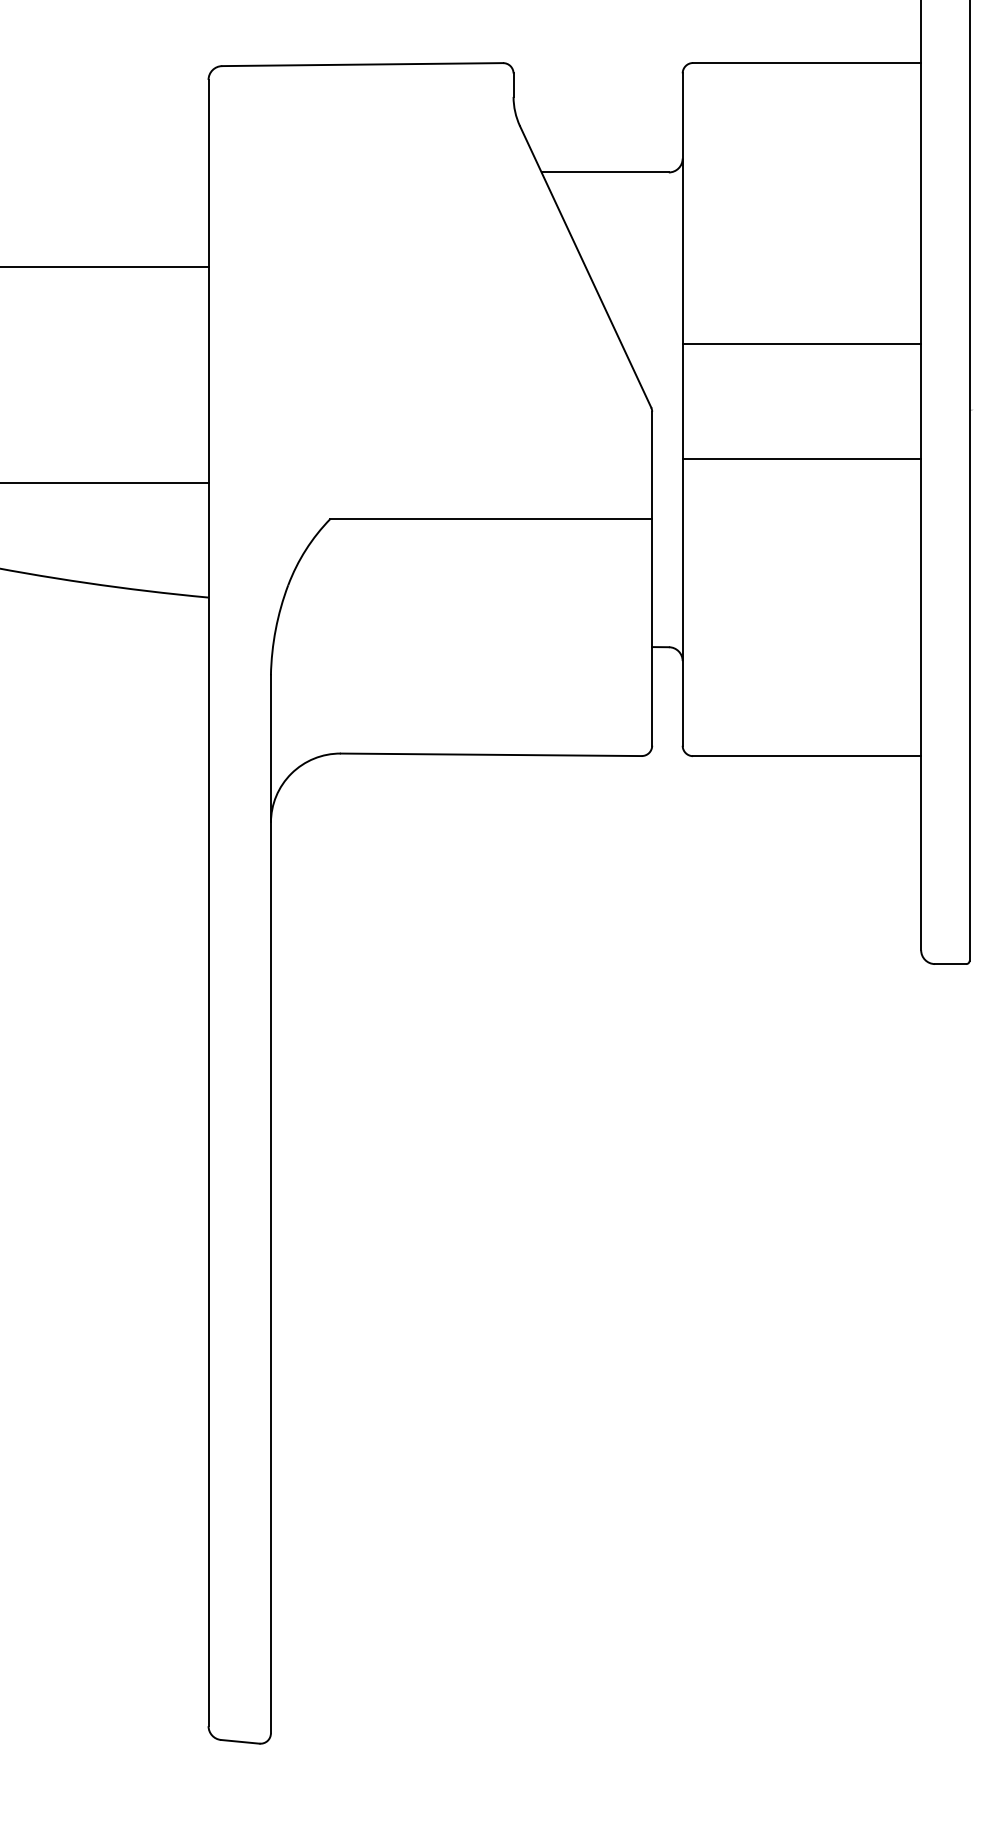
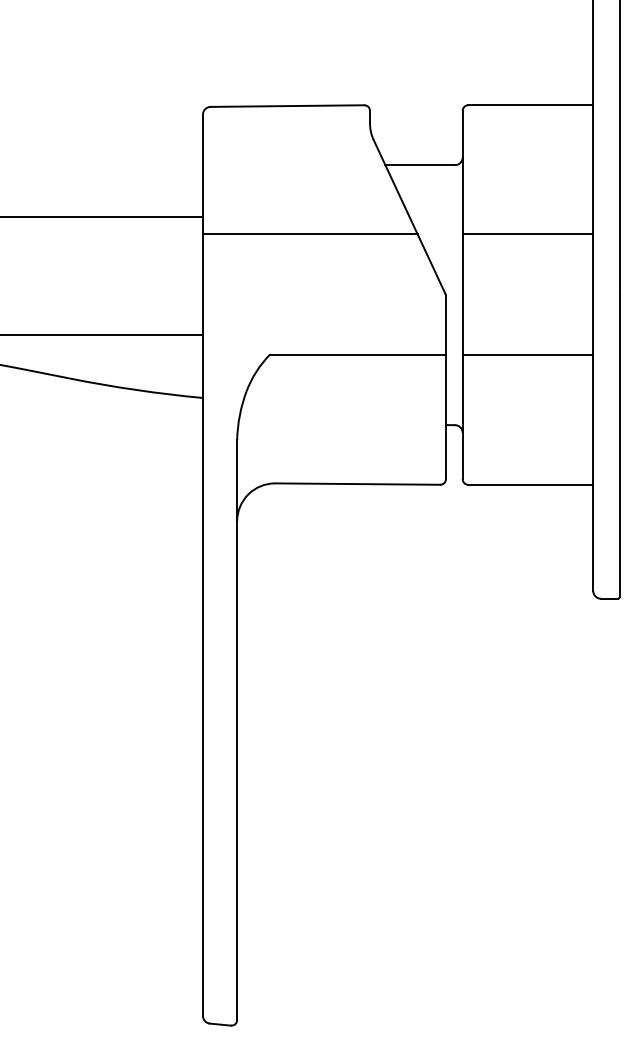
line: (404, 299) -> (310, 234), added
line: (801, 344) -> (527, 234), moved
line: (801, 457) -> (527, 354), moved

